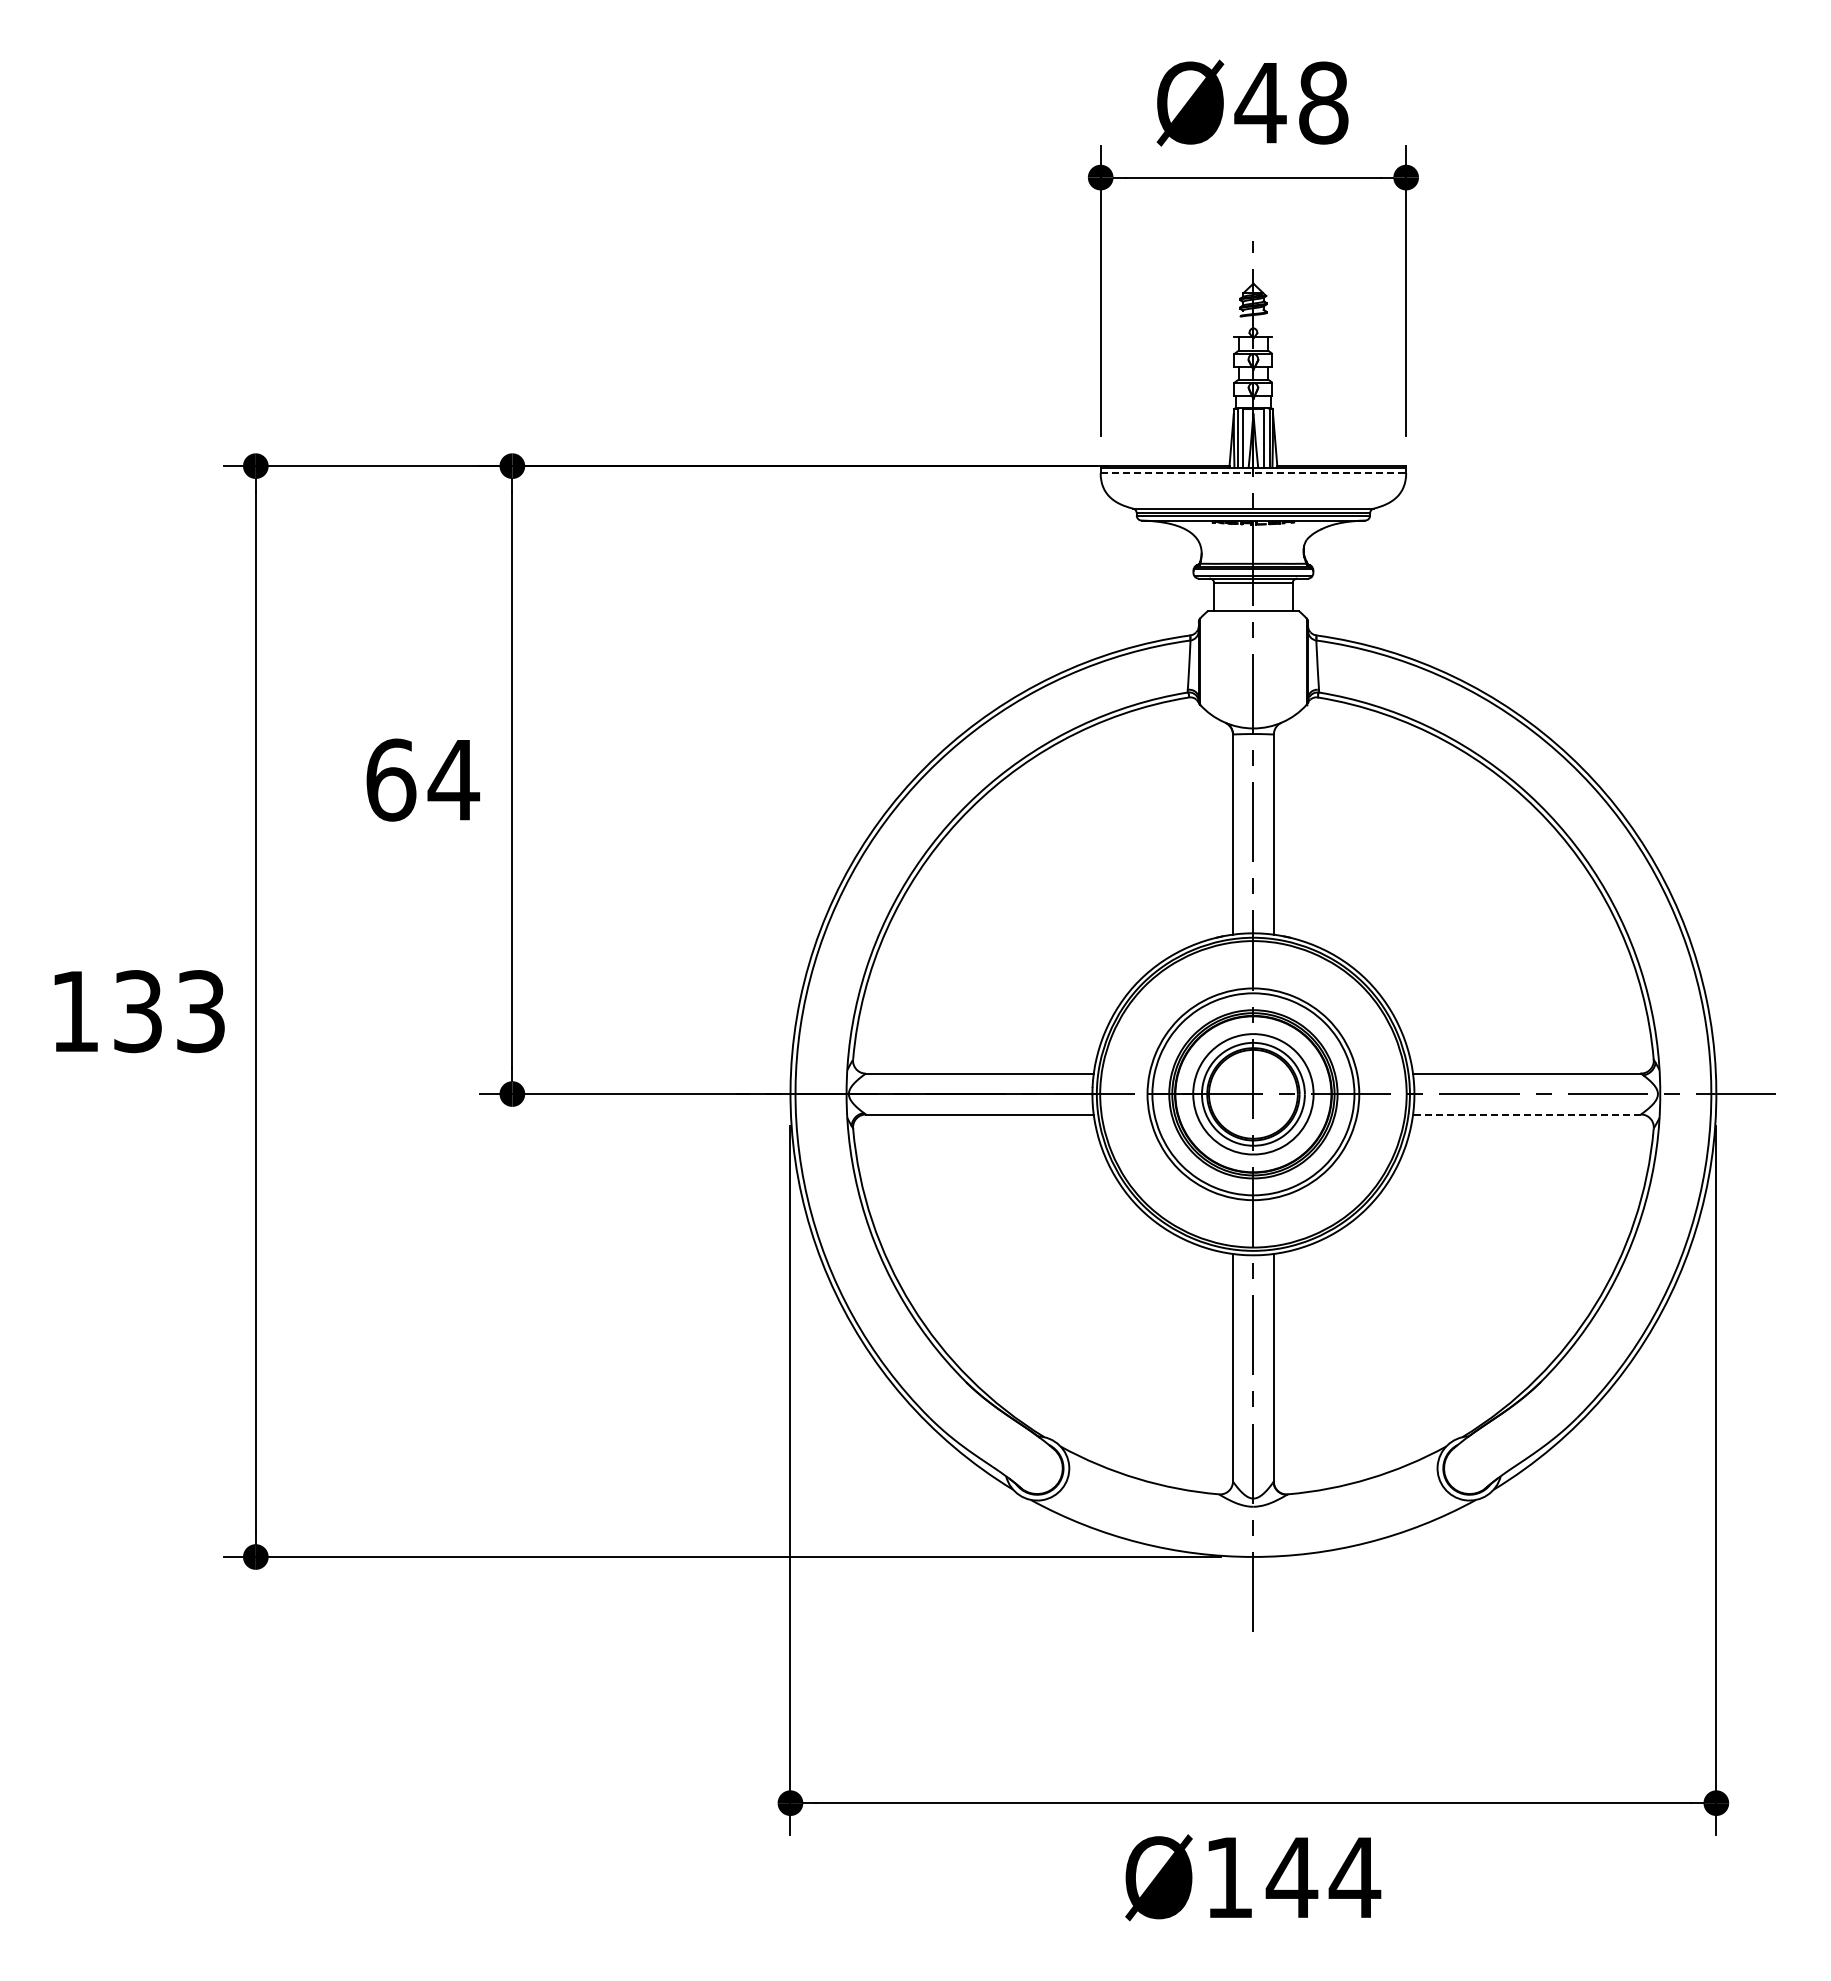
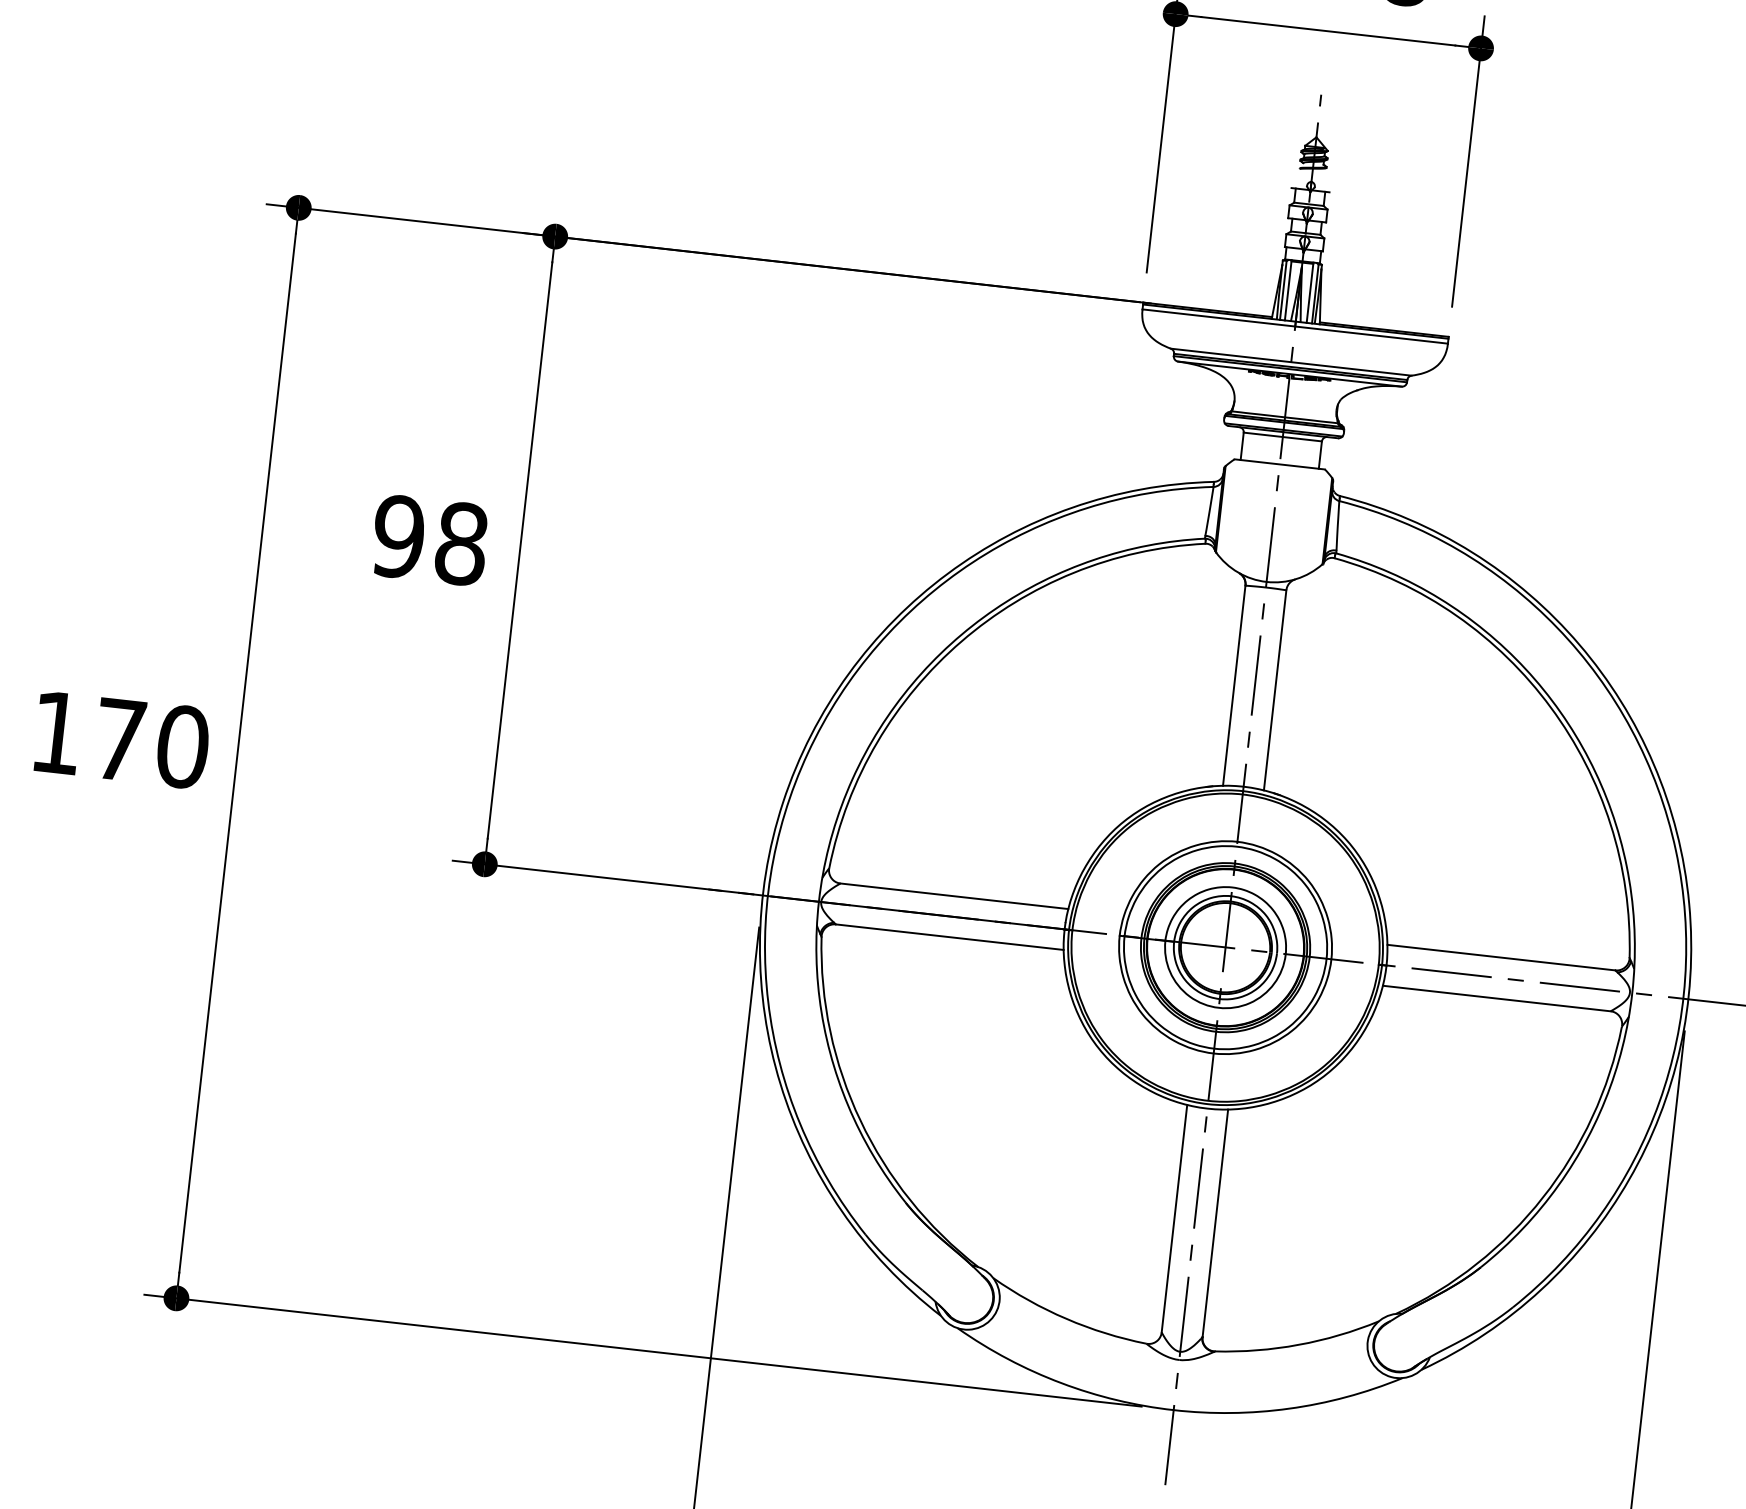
line: (1253, 472) -> (1295, 326), dashed -> solid
text: (423, 779) -> (431, 539), 64 -> 98
text: (170, 1011) -> (152, 743), 133 -> 170
line: (1527, 1114) -> (1497, 998), dashed -> solid

